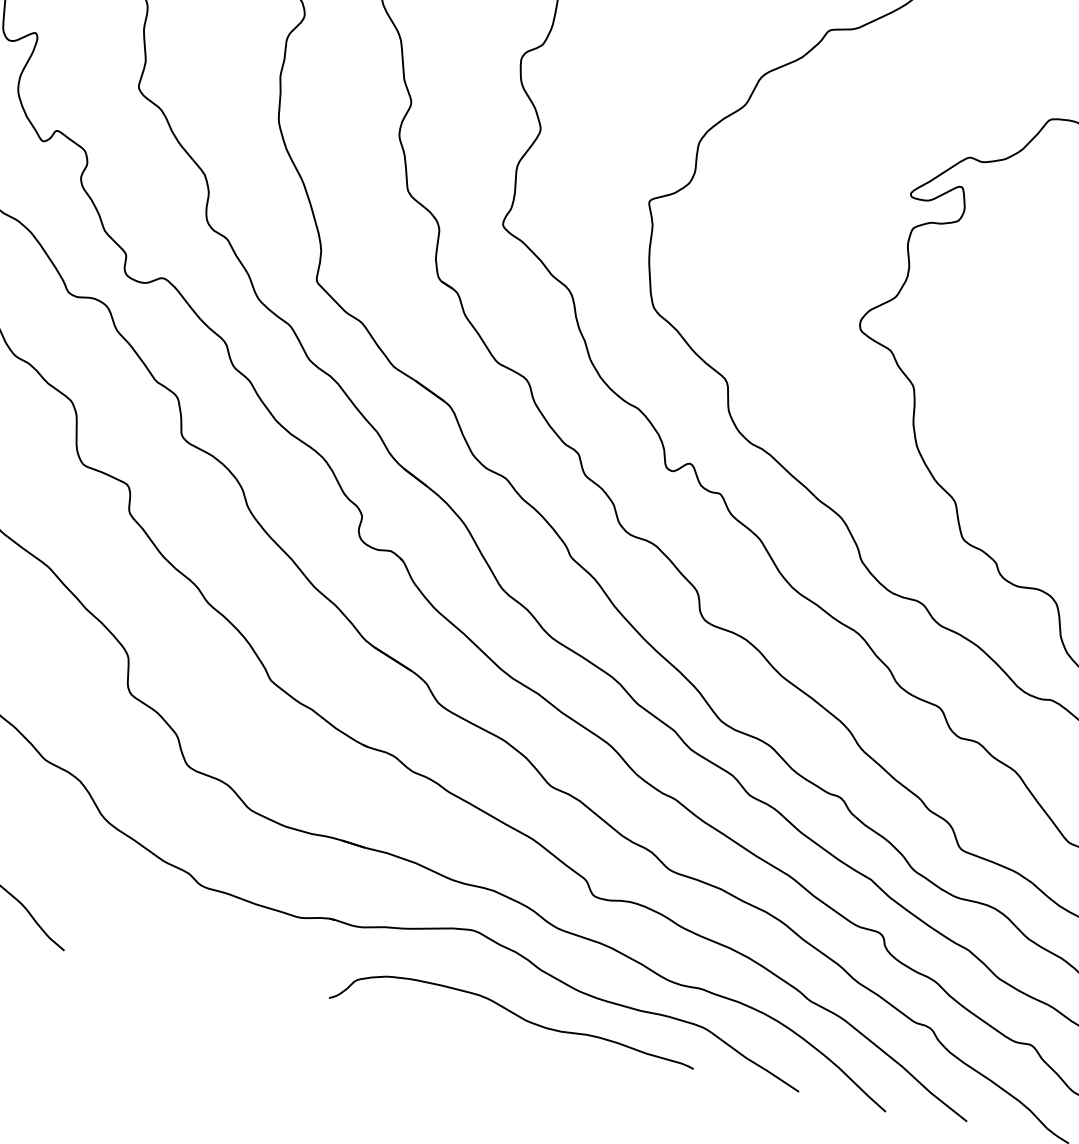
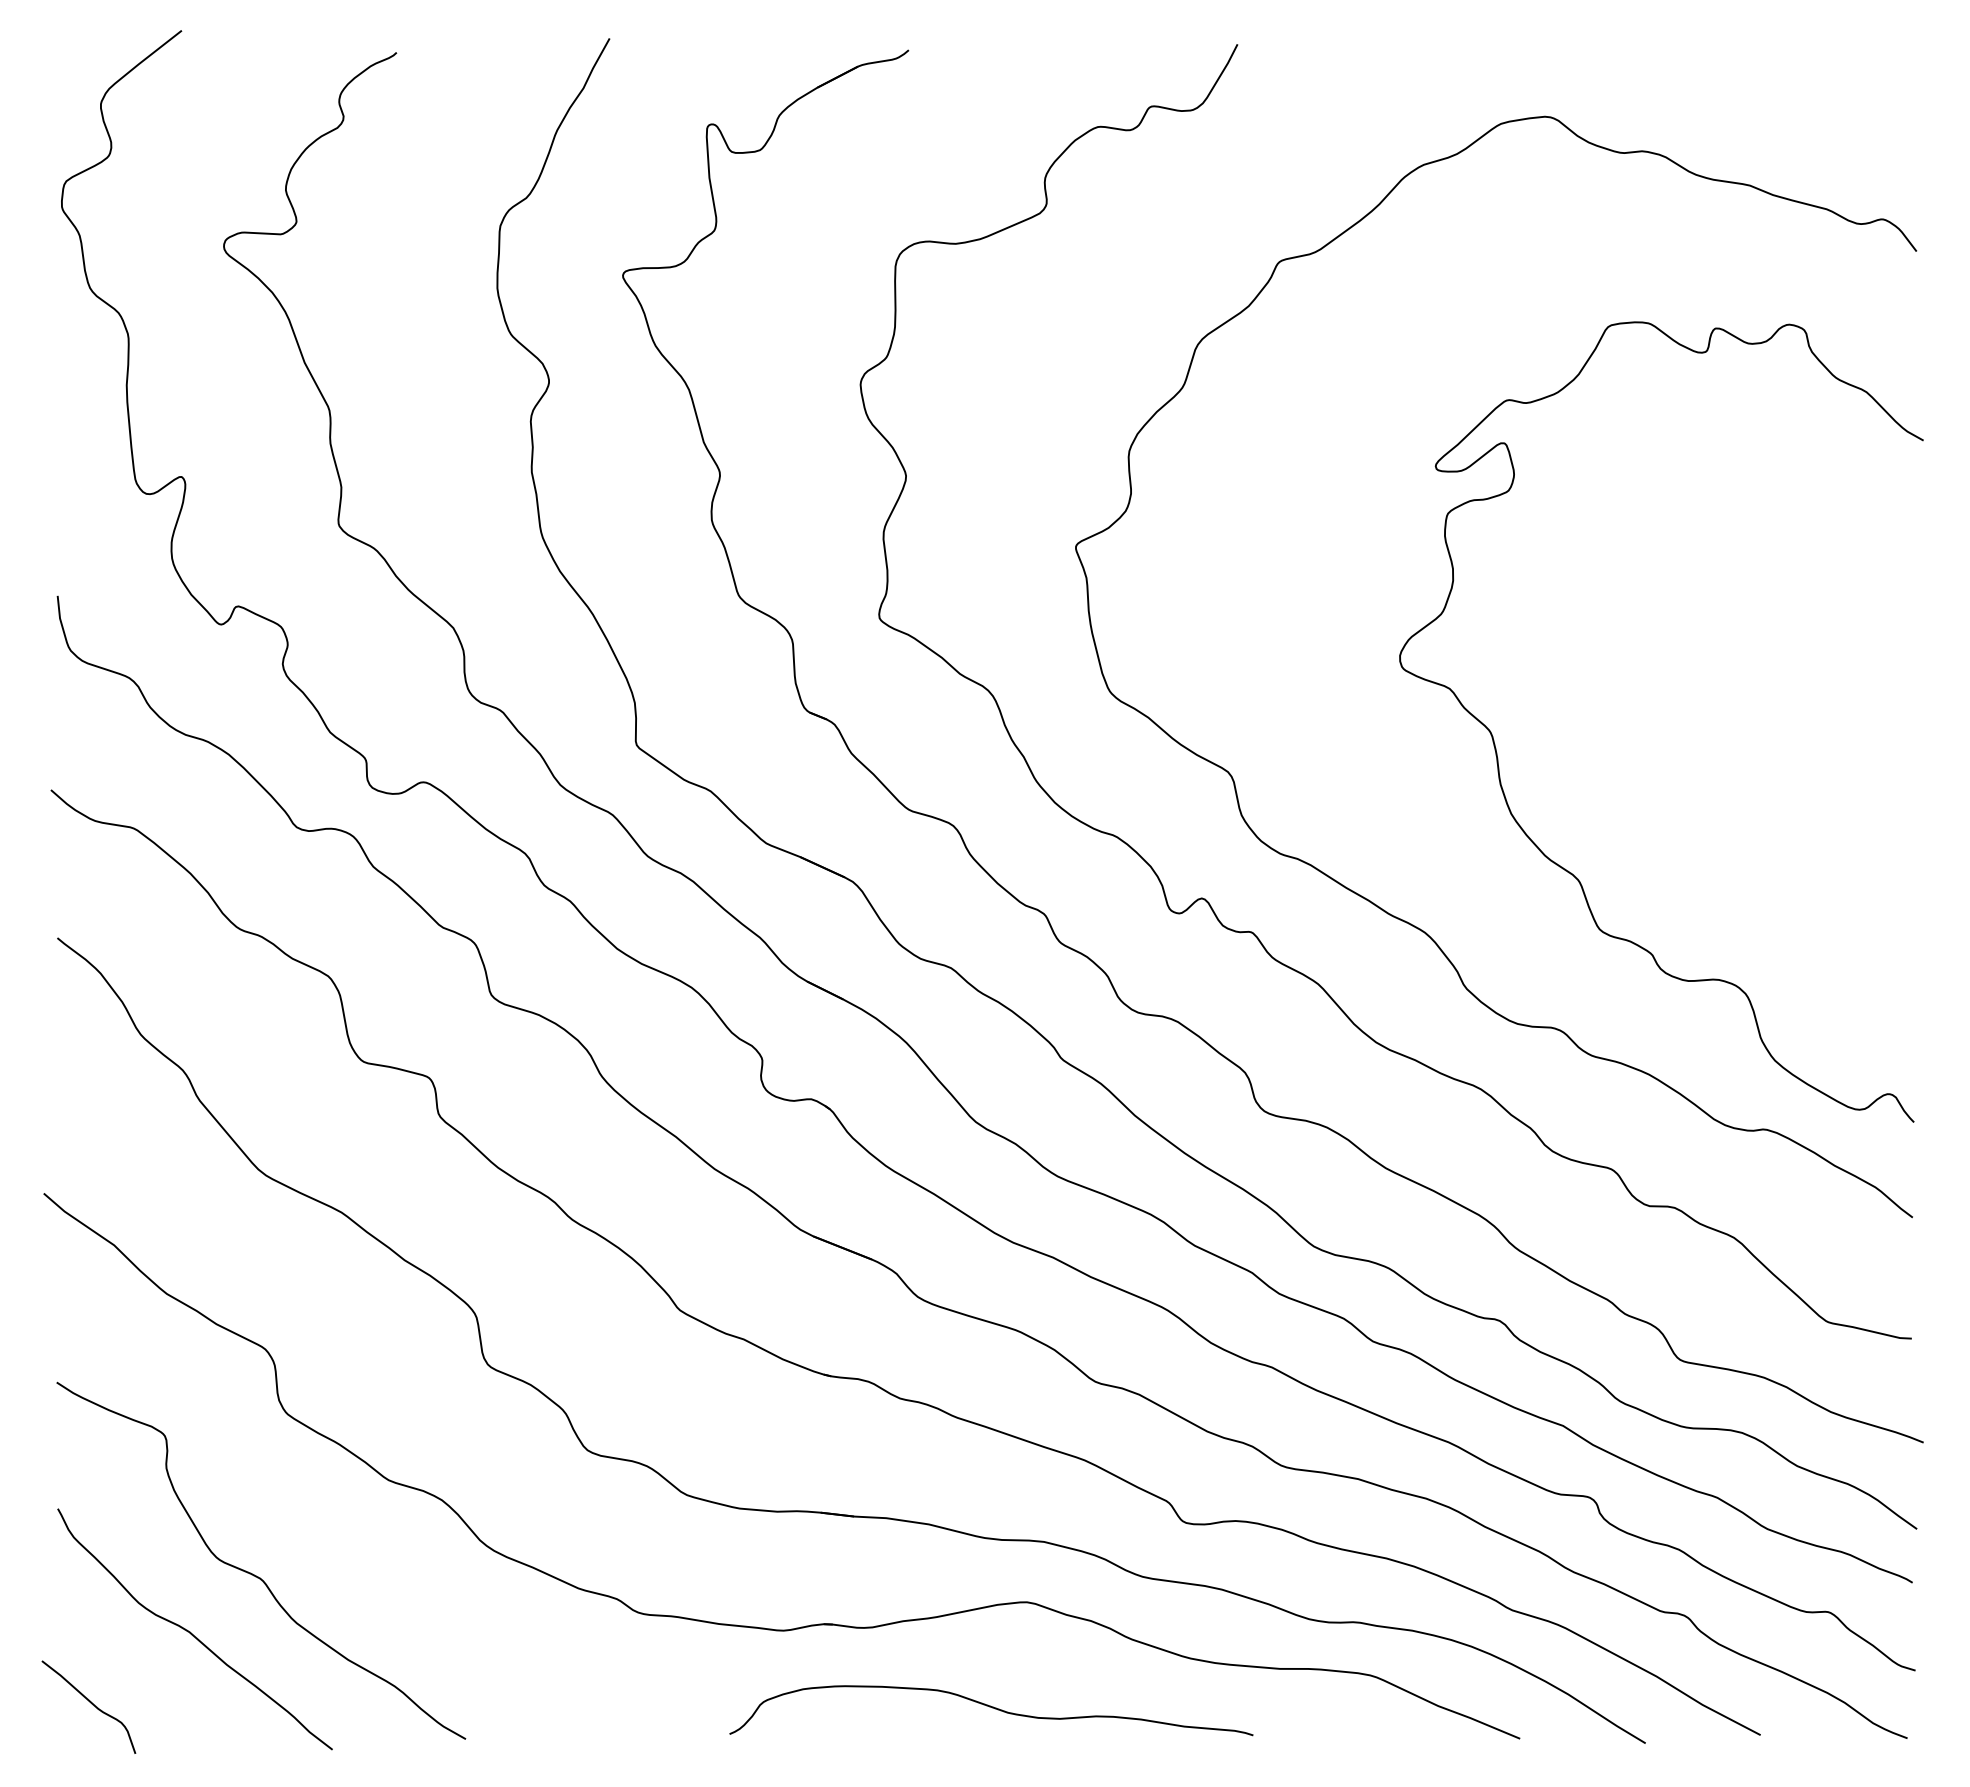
curve: (515, 1015) -> (992, 1708), moved

